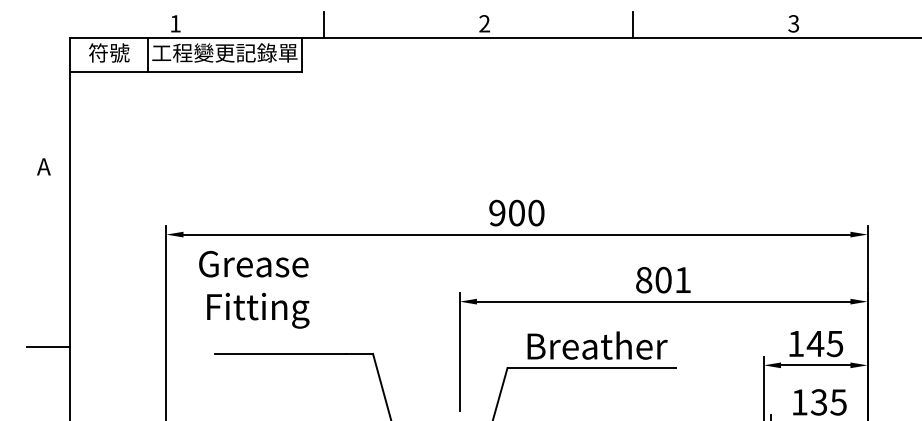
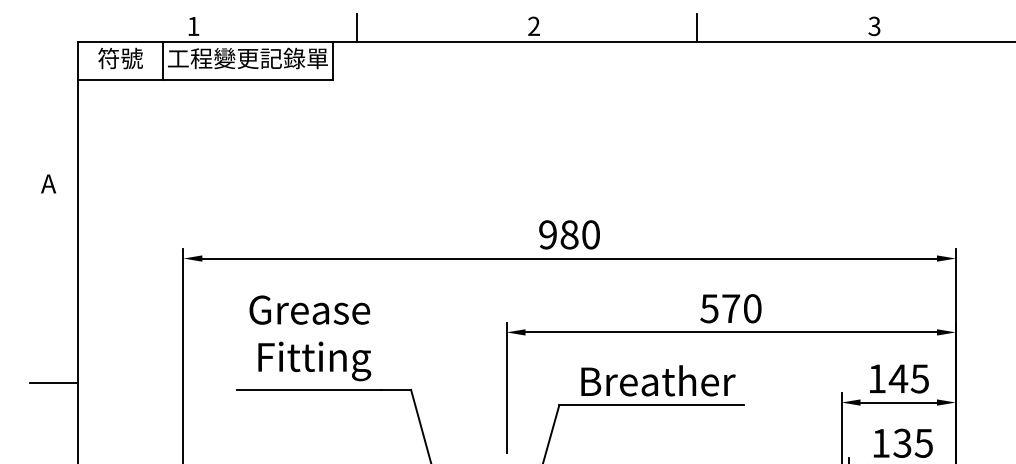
text: (516, 212) -> (569, 234), 900 -> 980
text: (663, 279) -> (730, 308), 801 -> 570
text: (254, 289) -> (310, 338), moved

